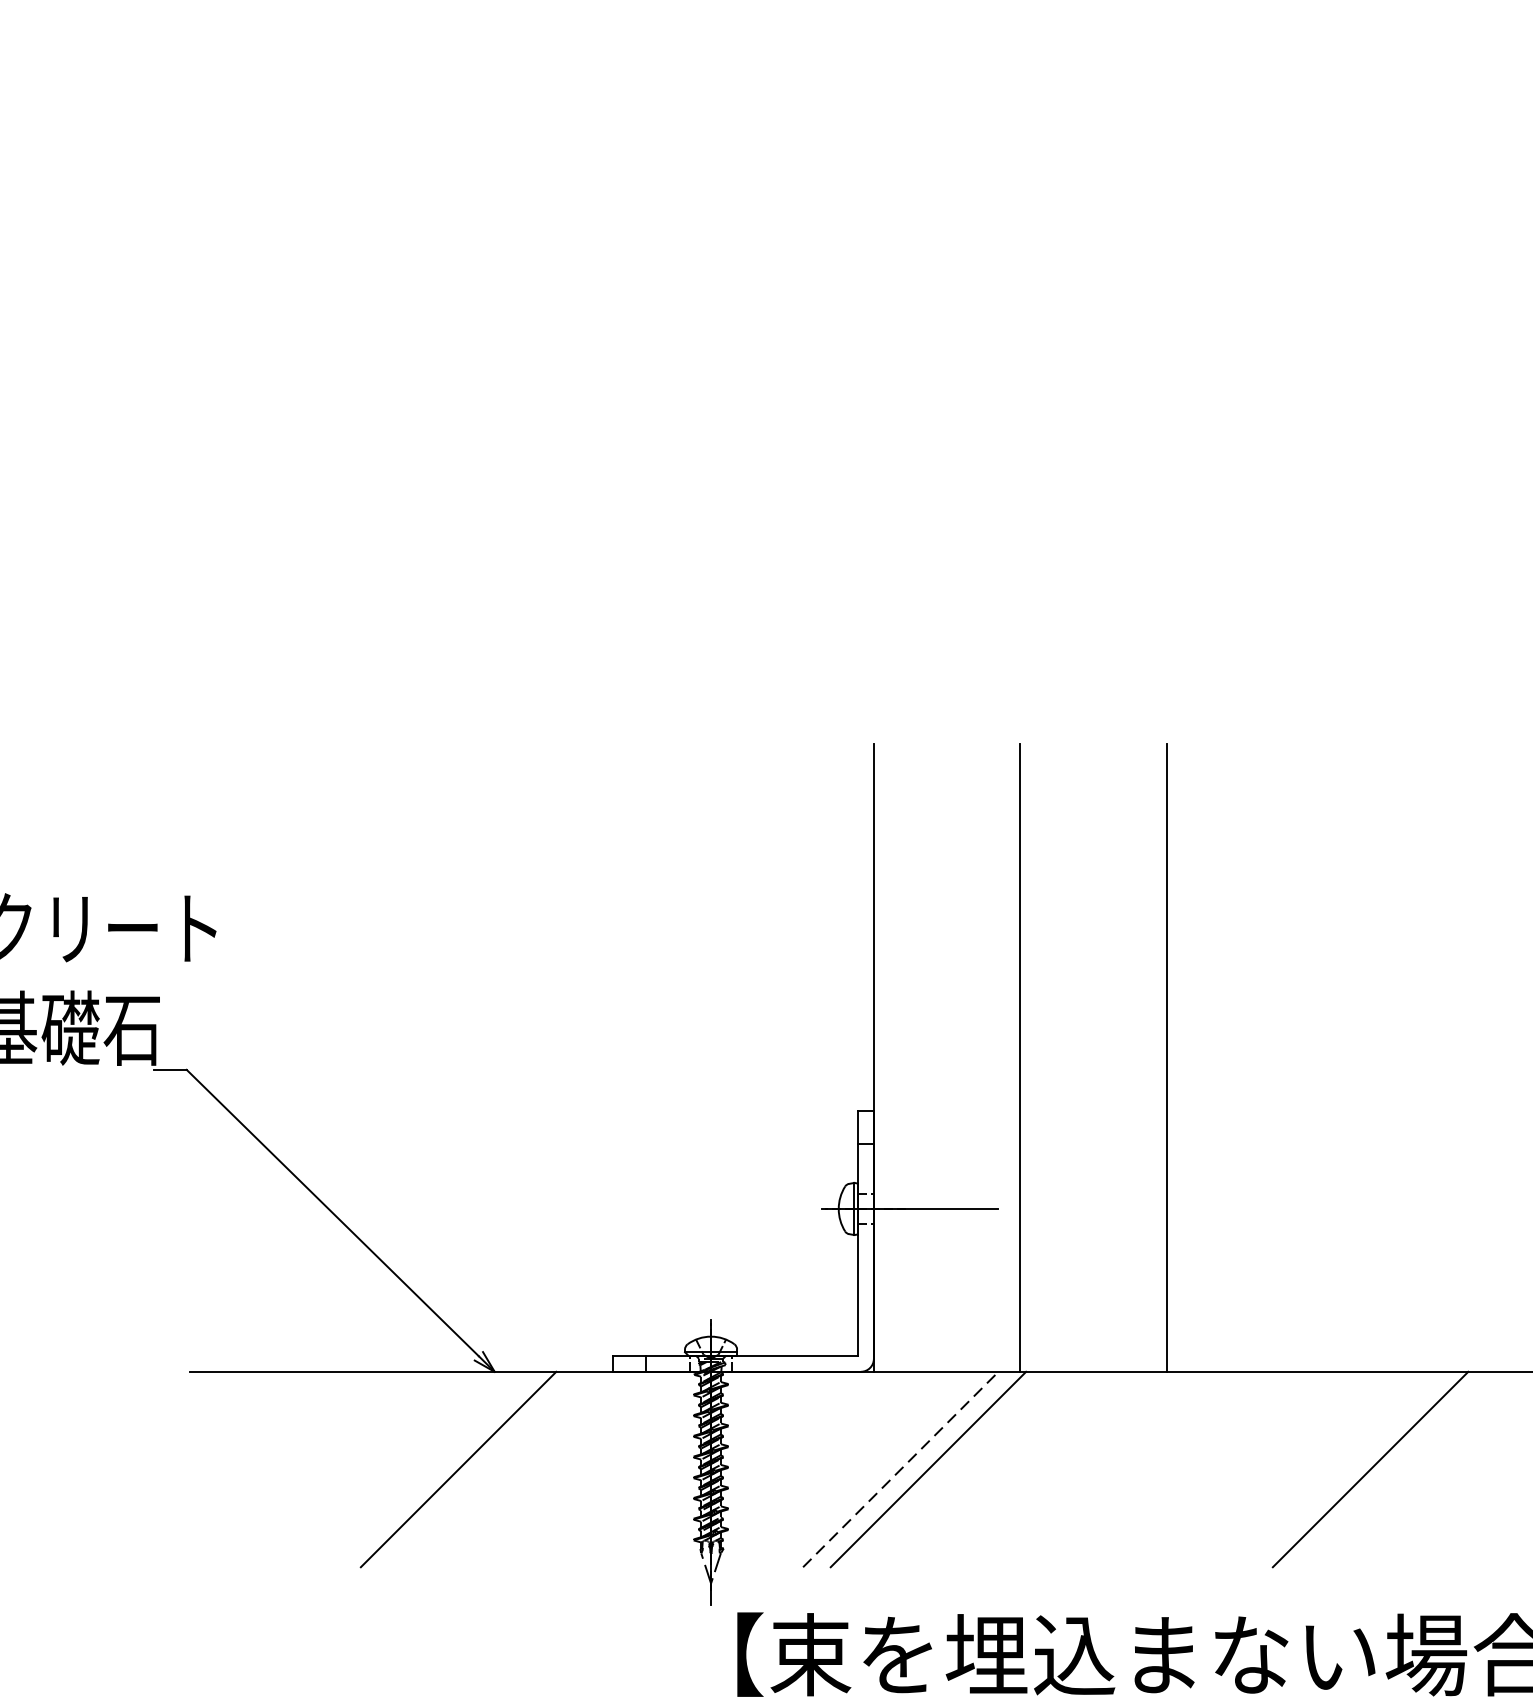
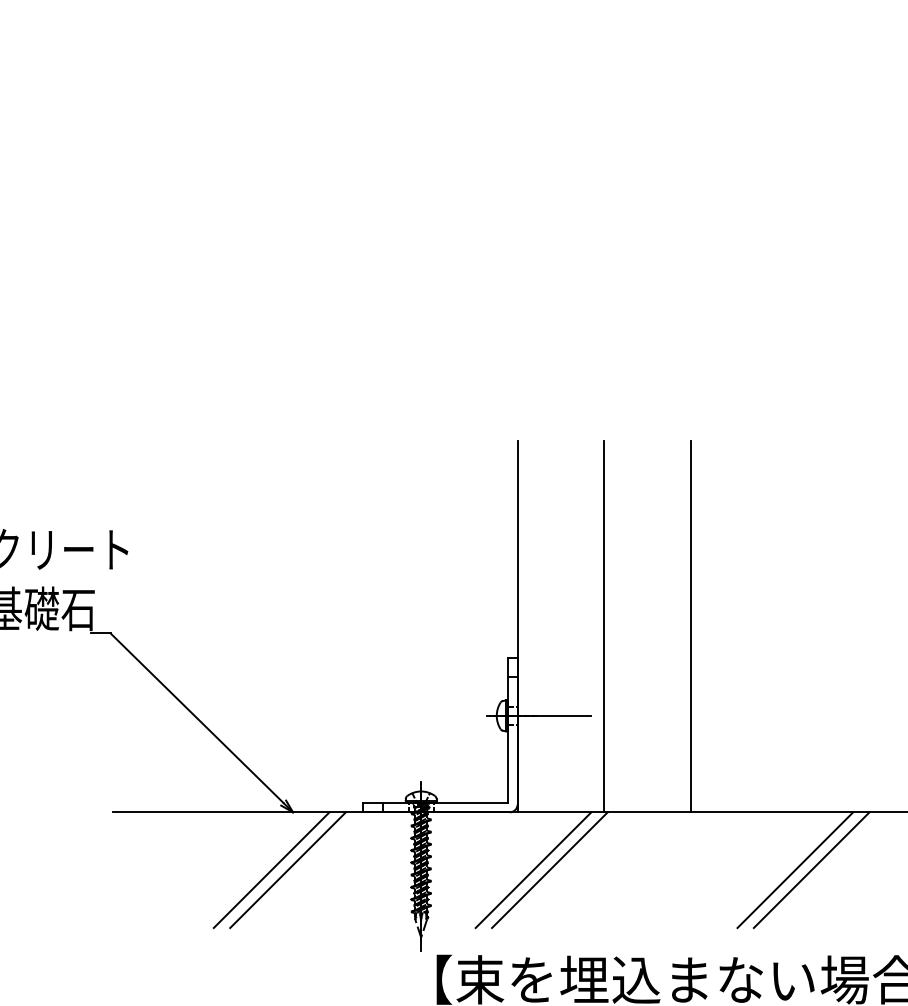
line: (485, 1470) -> (287, 870), added
line: (900, 1470) -> (533, 870), dashed -> solid
line: (1343, 1470) -> (795, 870), added

